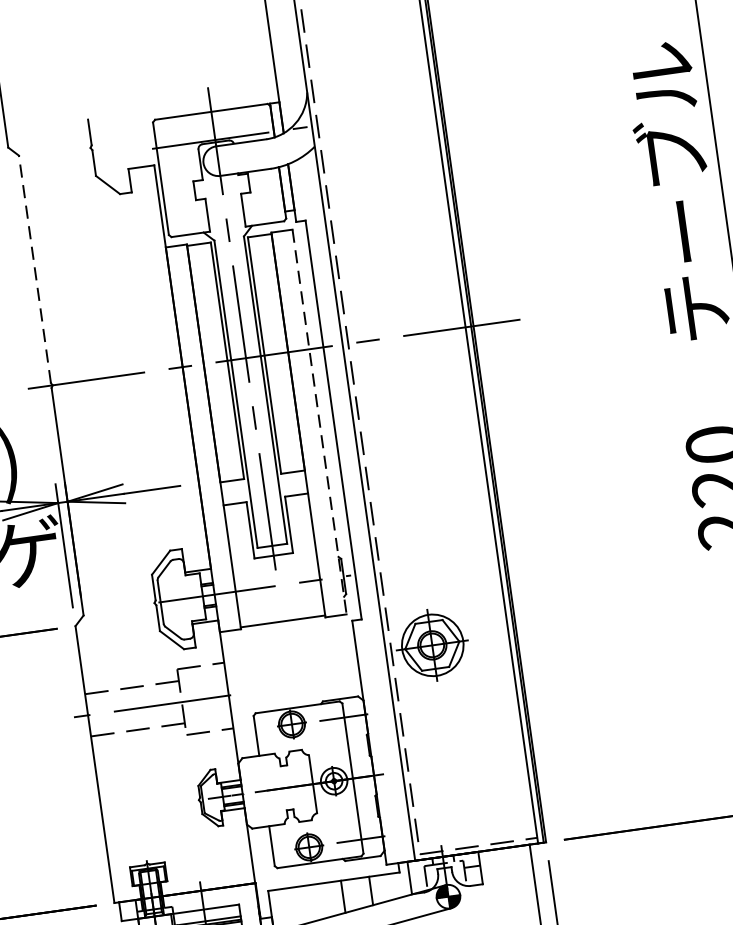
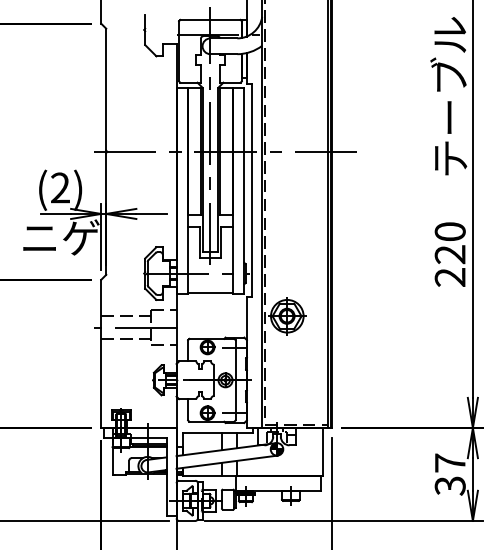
line: (35, 269) -> (106, 89), dashed -> solid
line: (319, 421) -> (244, 190), dashed -> solid

